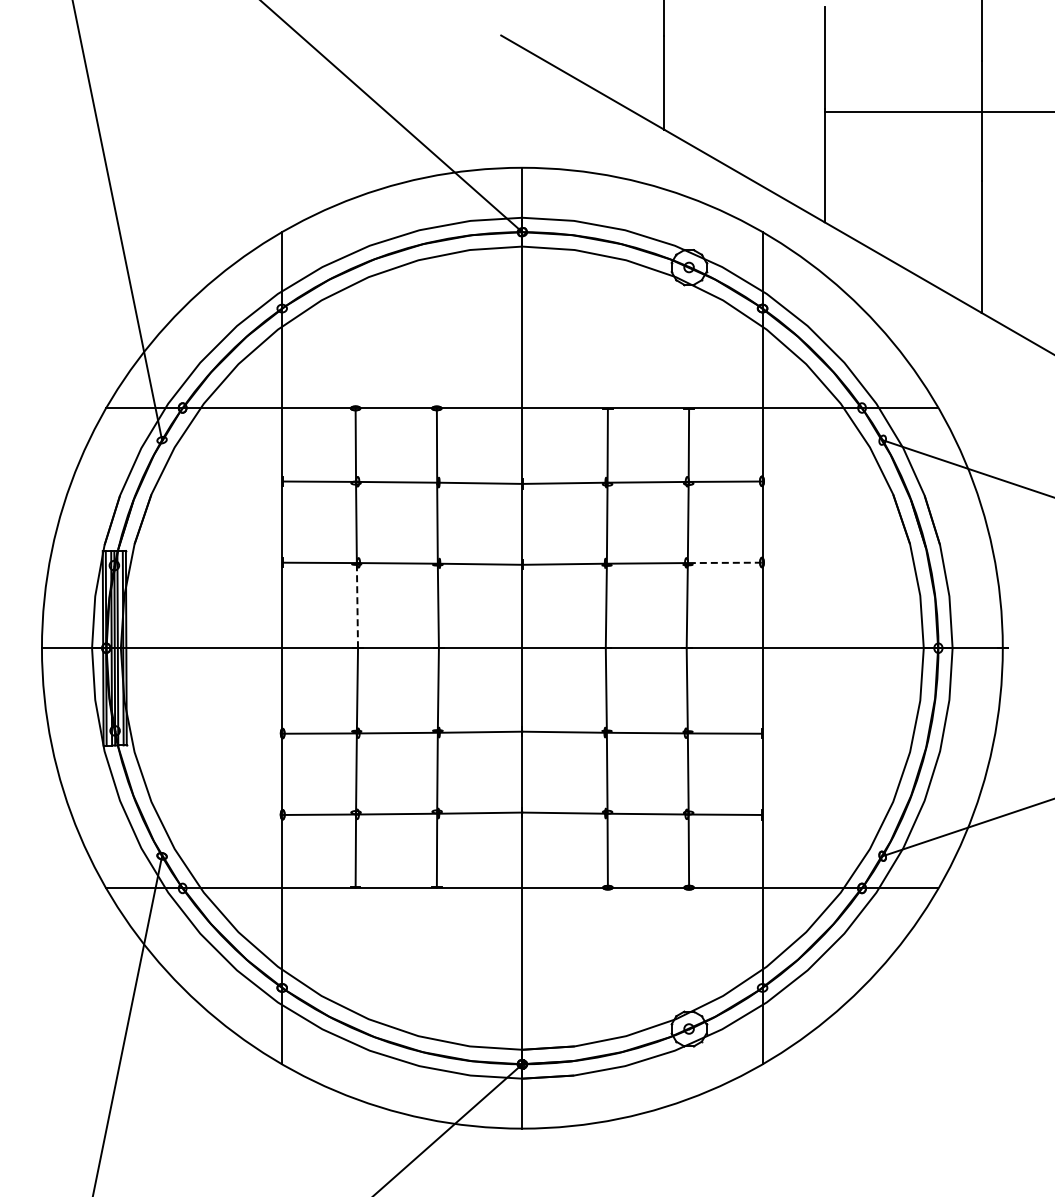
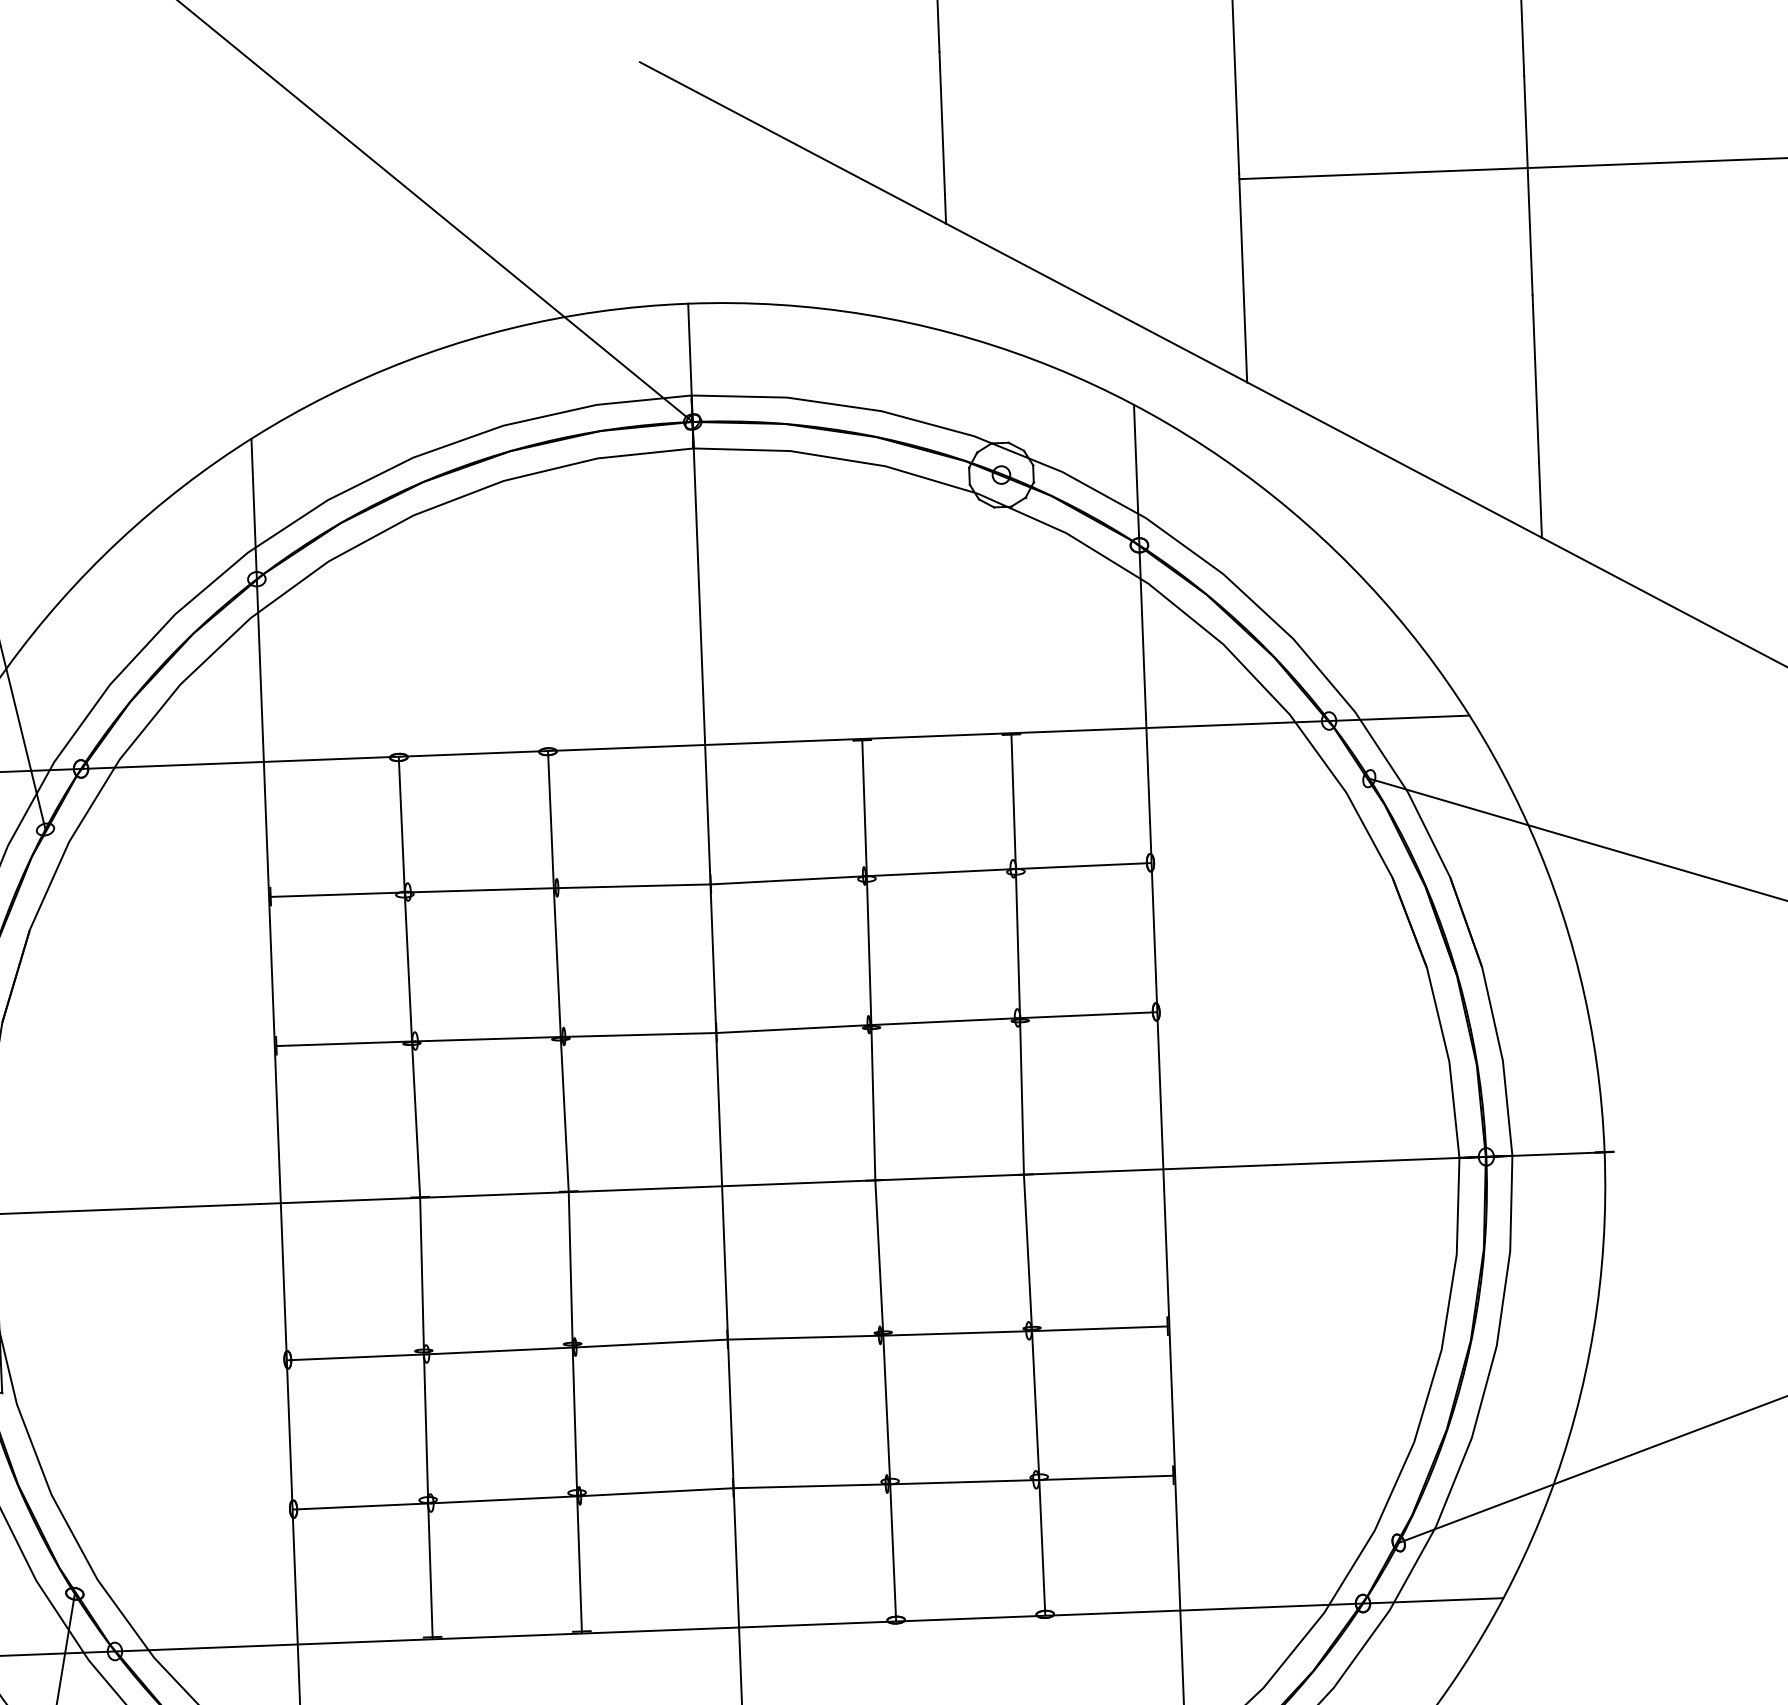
line: (724, 562) -> (1087, 1014), dashed -> solid
line: (357, 606) -> (416, 1121), dashed -> solid

